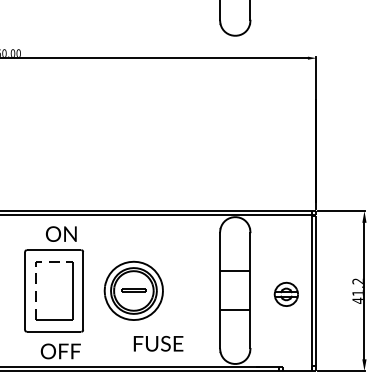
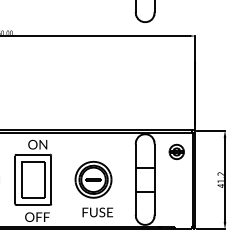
line: (35, 270) -> (21, 167), dashed -> solid
part: (133, 290) -> (93, 179), moved
part: (285, 293) -> (176, 151), moved

